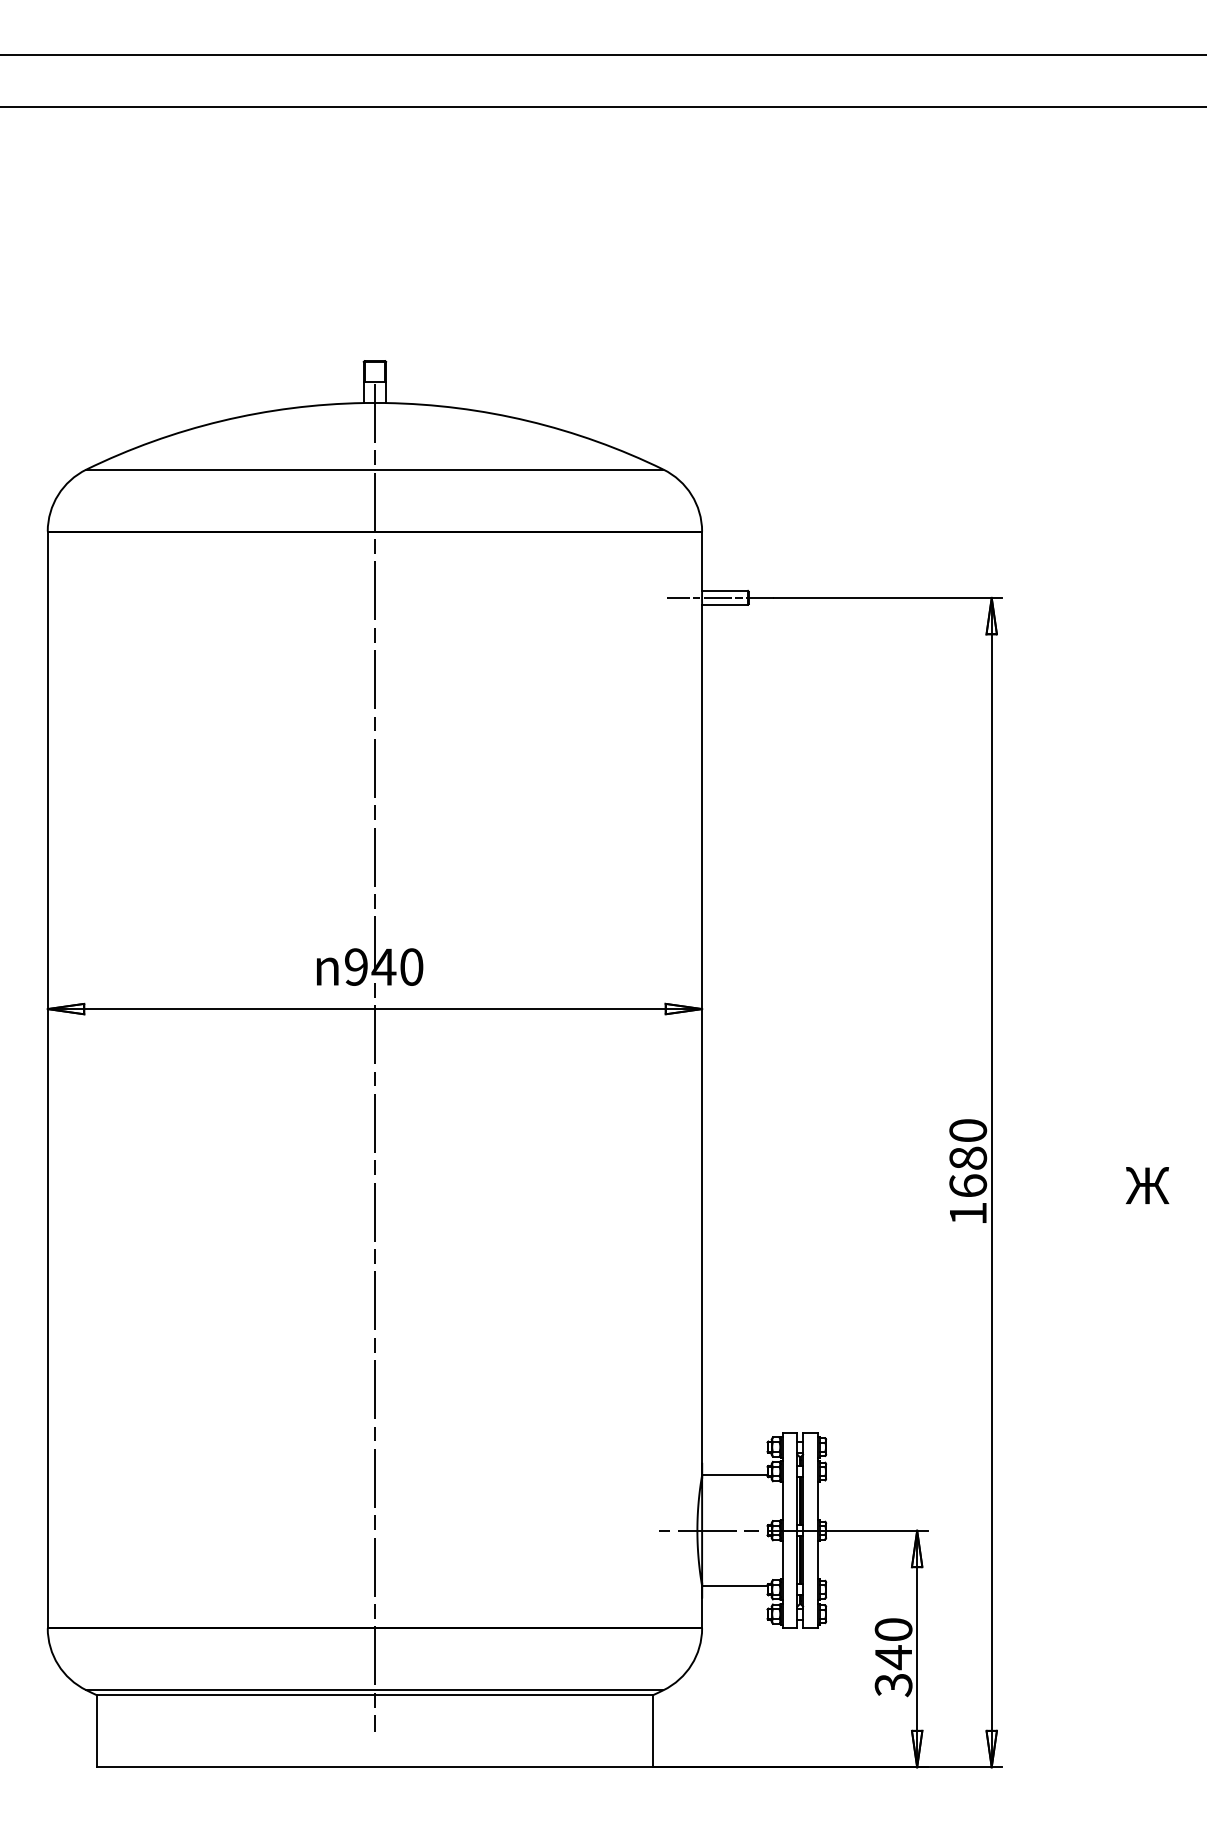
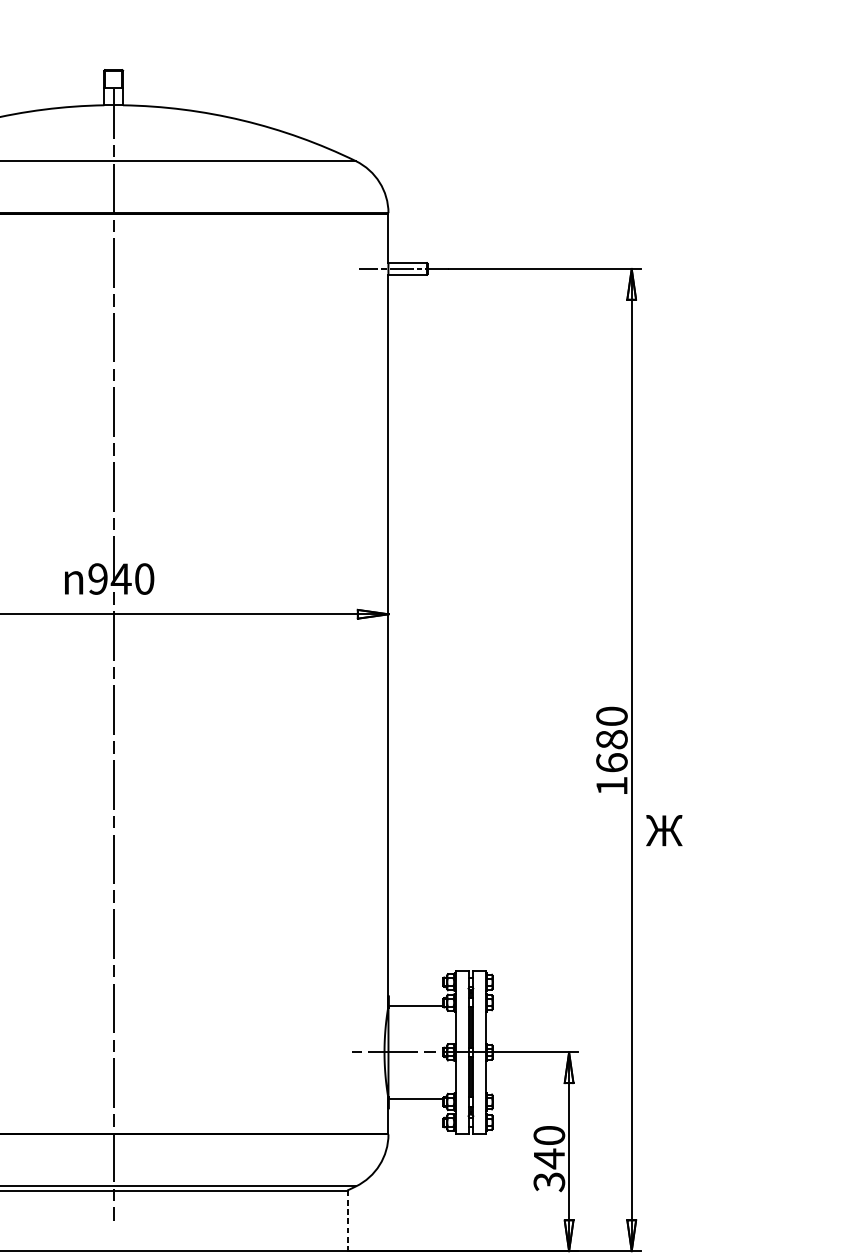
text: (1147, 1185) -> (664, 830), moved
line: (653, 1731) -> (347, 1221), solid -> dashed

